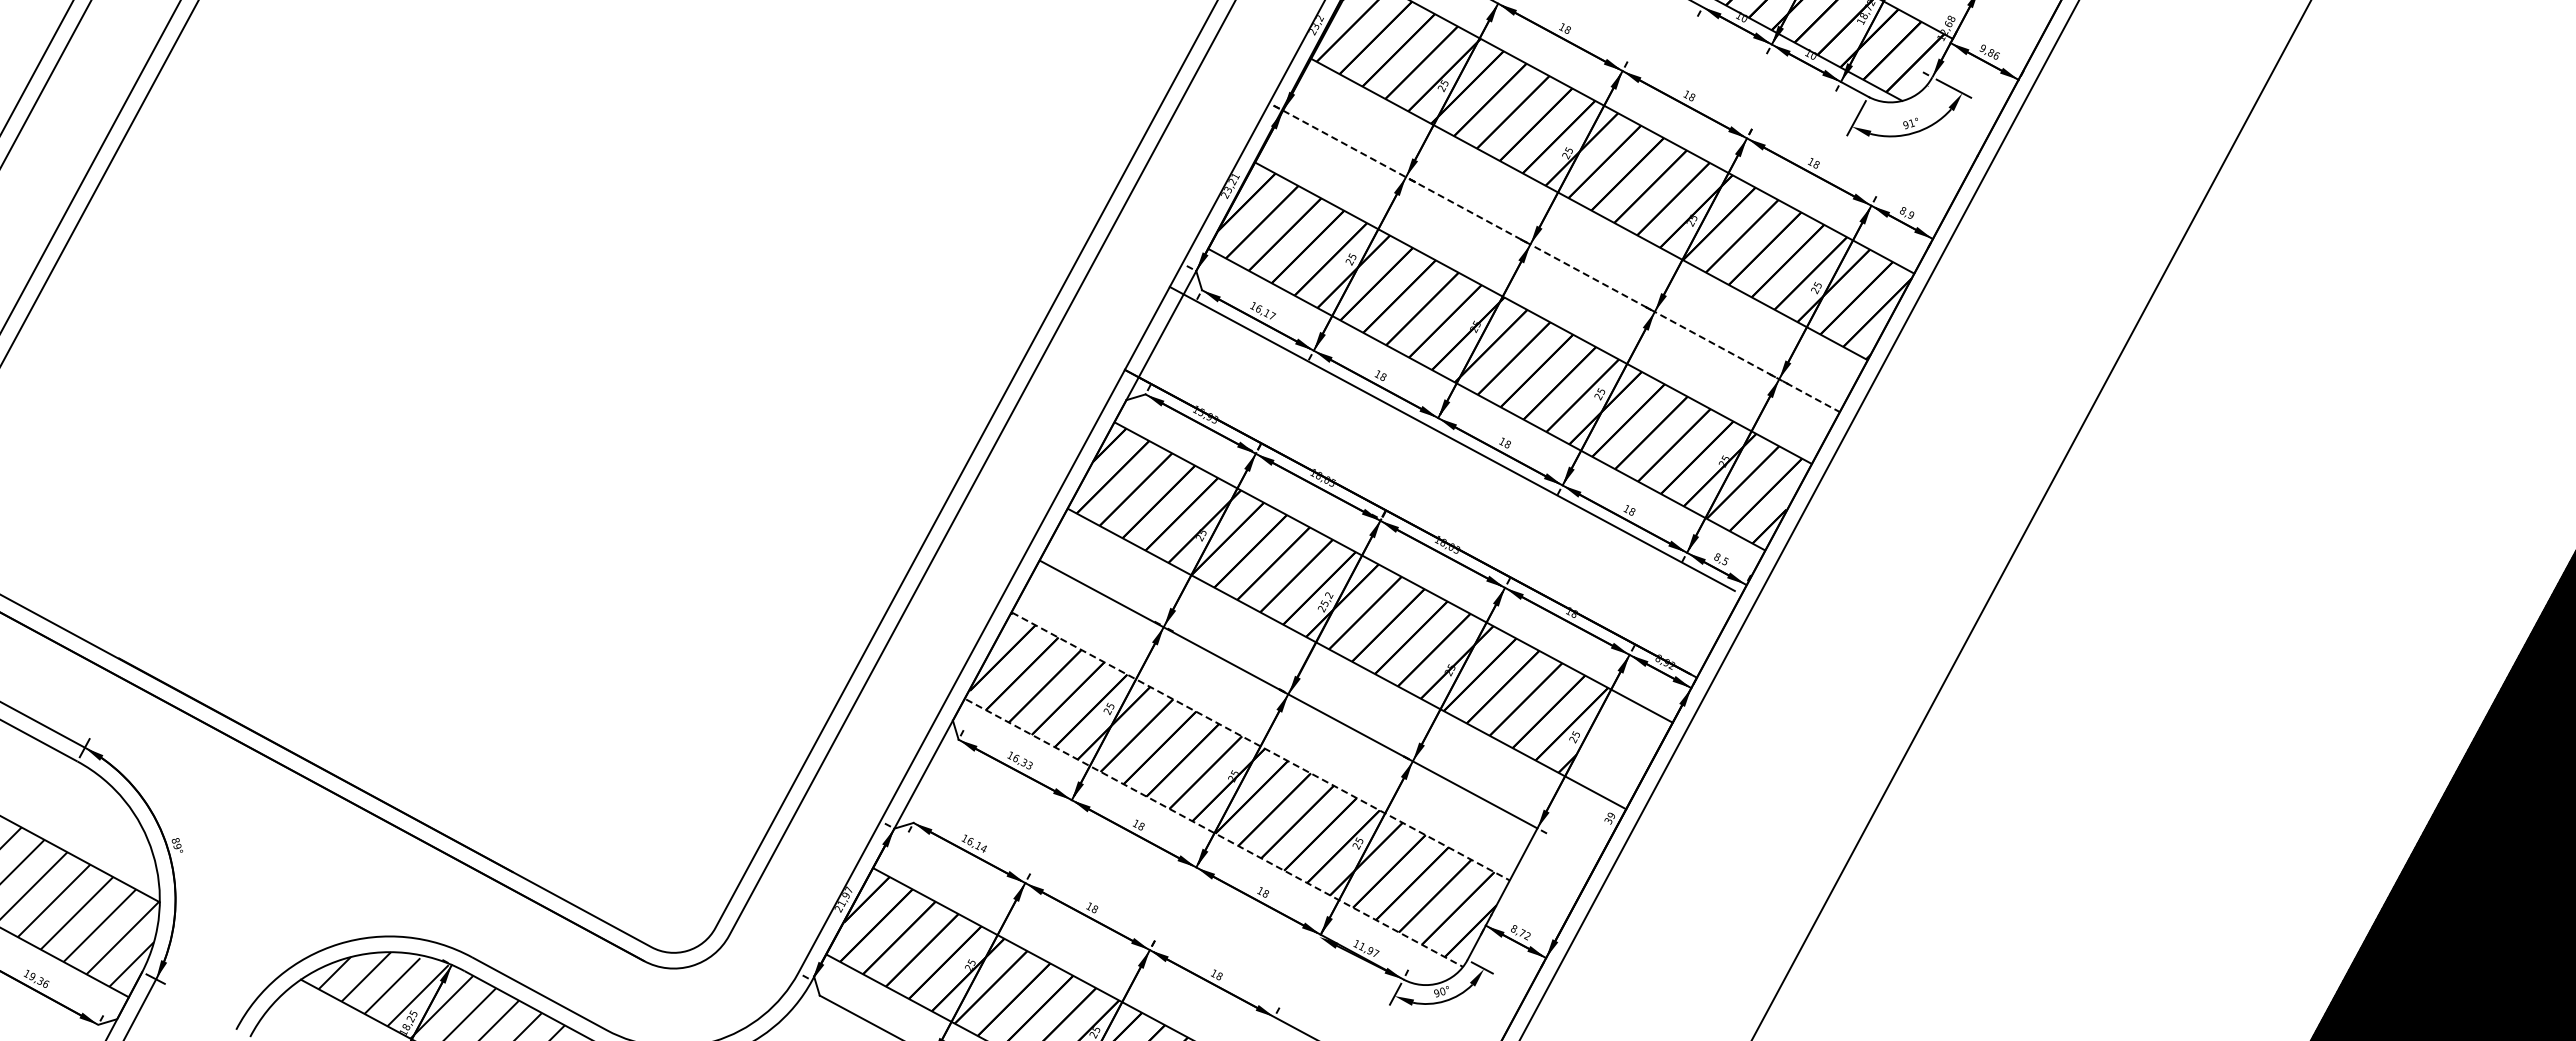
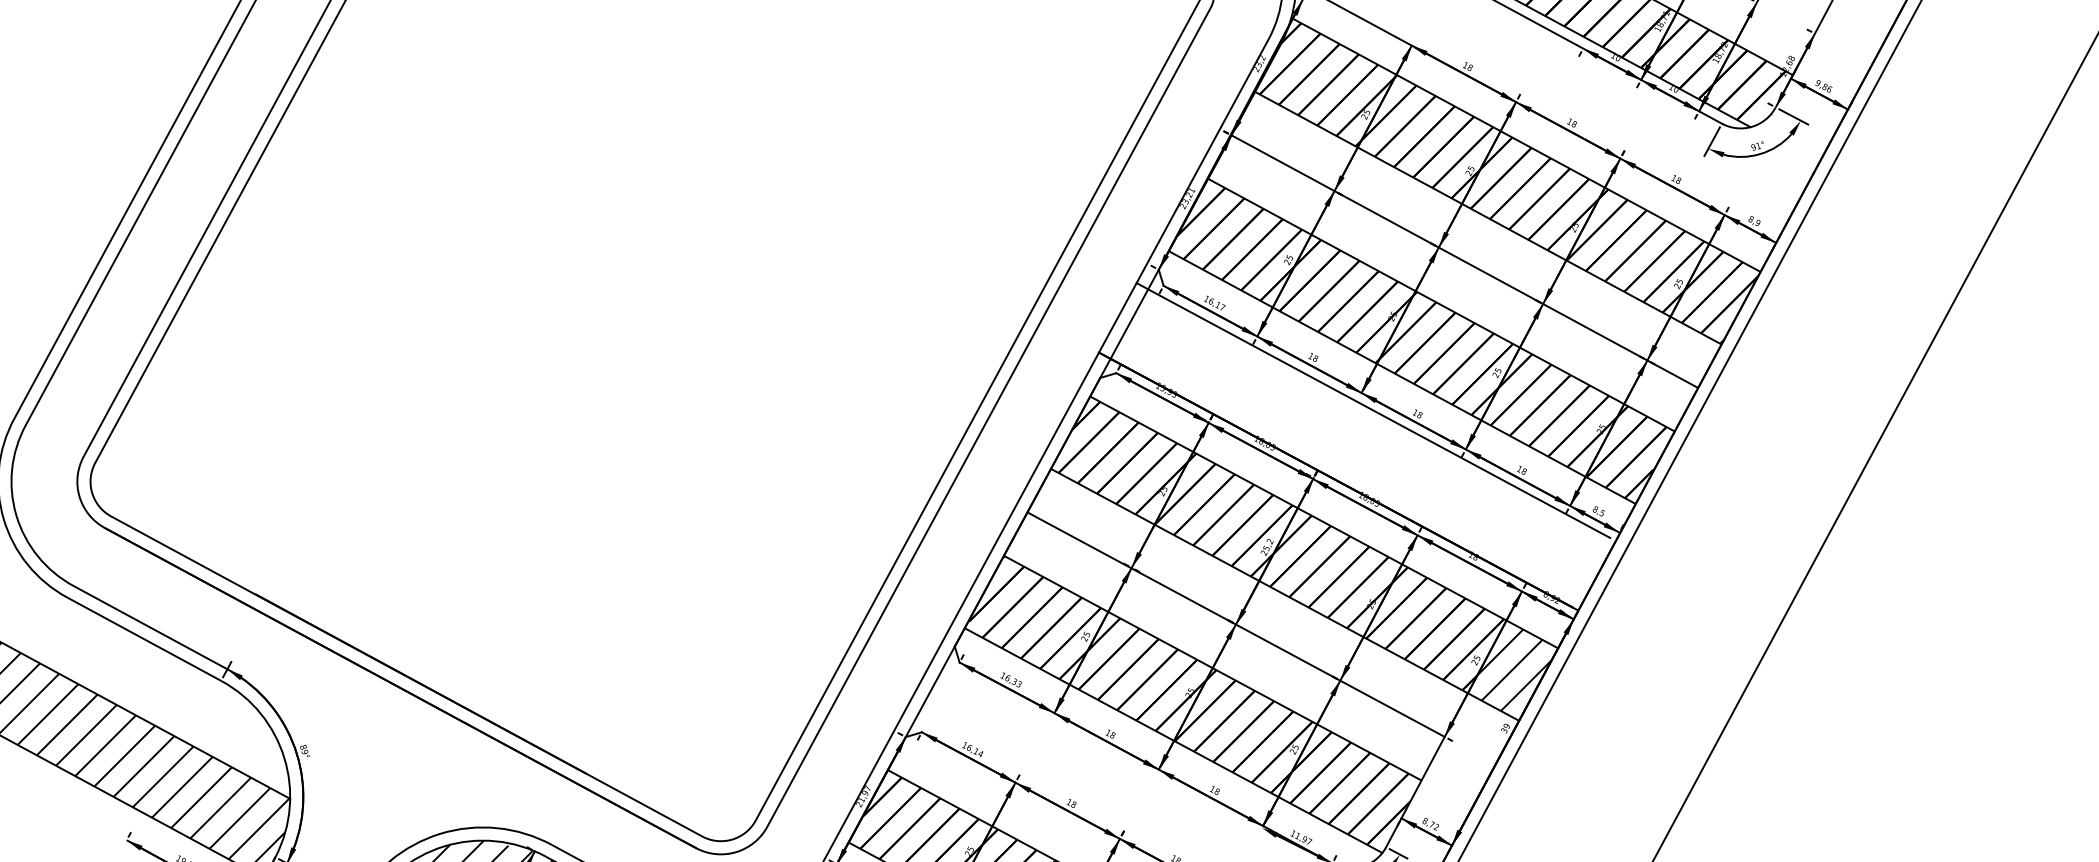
line: (1561, 261) -> (1464, 261), dashed -> solid
line: (1261, 746) -> (1213, 668), dashed -> solid
hatch: (1620, 748) -> (1514, 669), added
line: (1215, 833) -> (1174, 741), dashed -> solid

